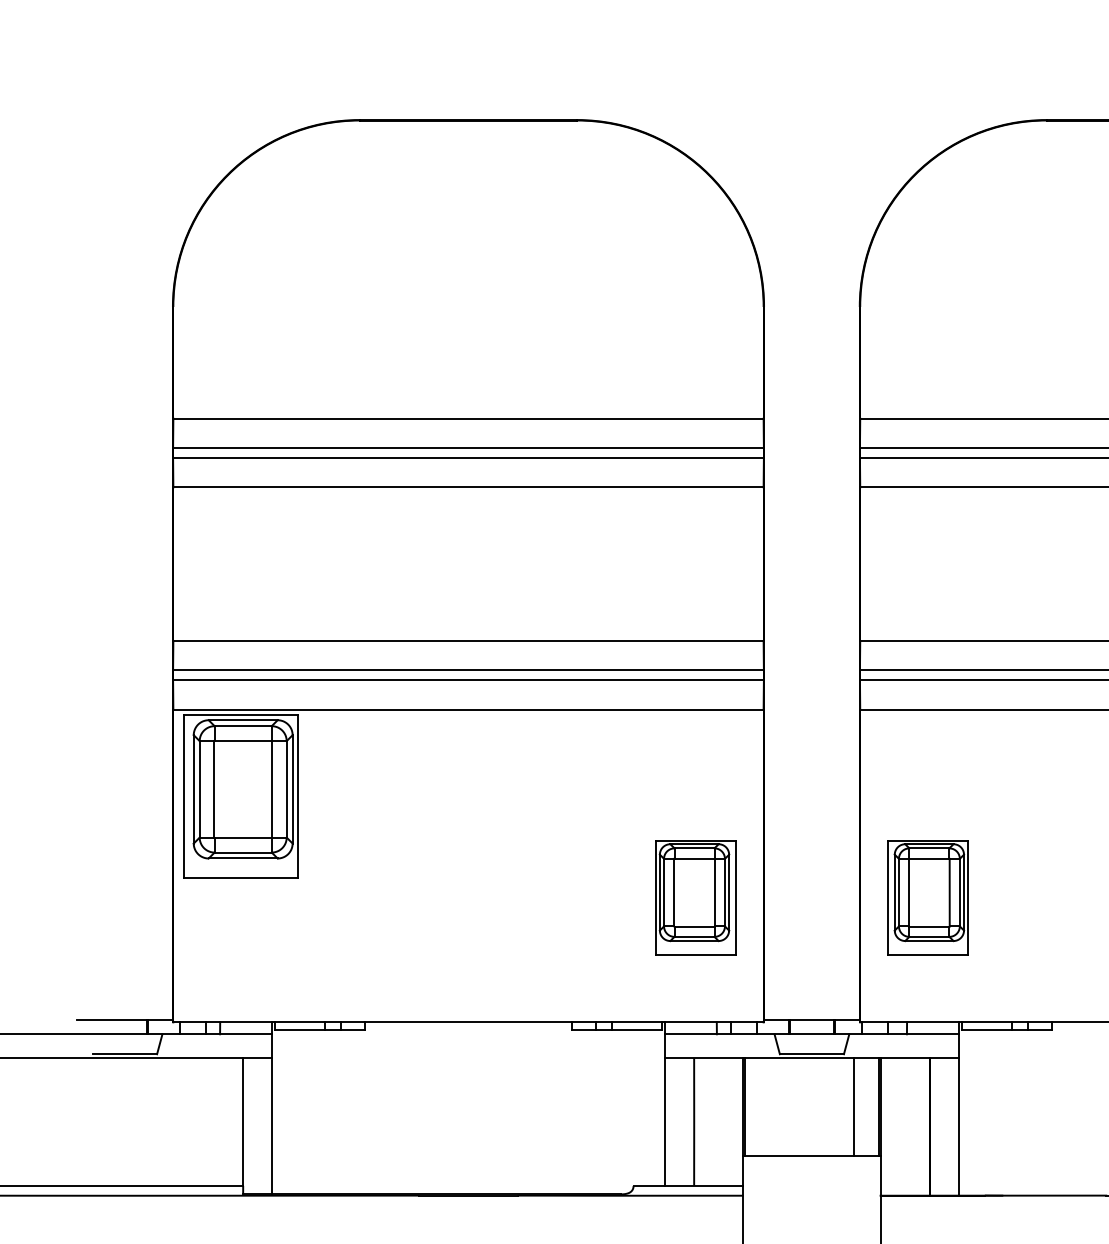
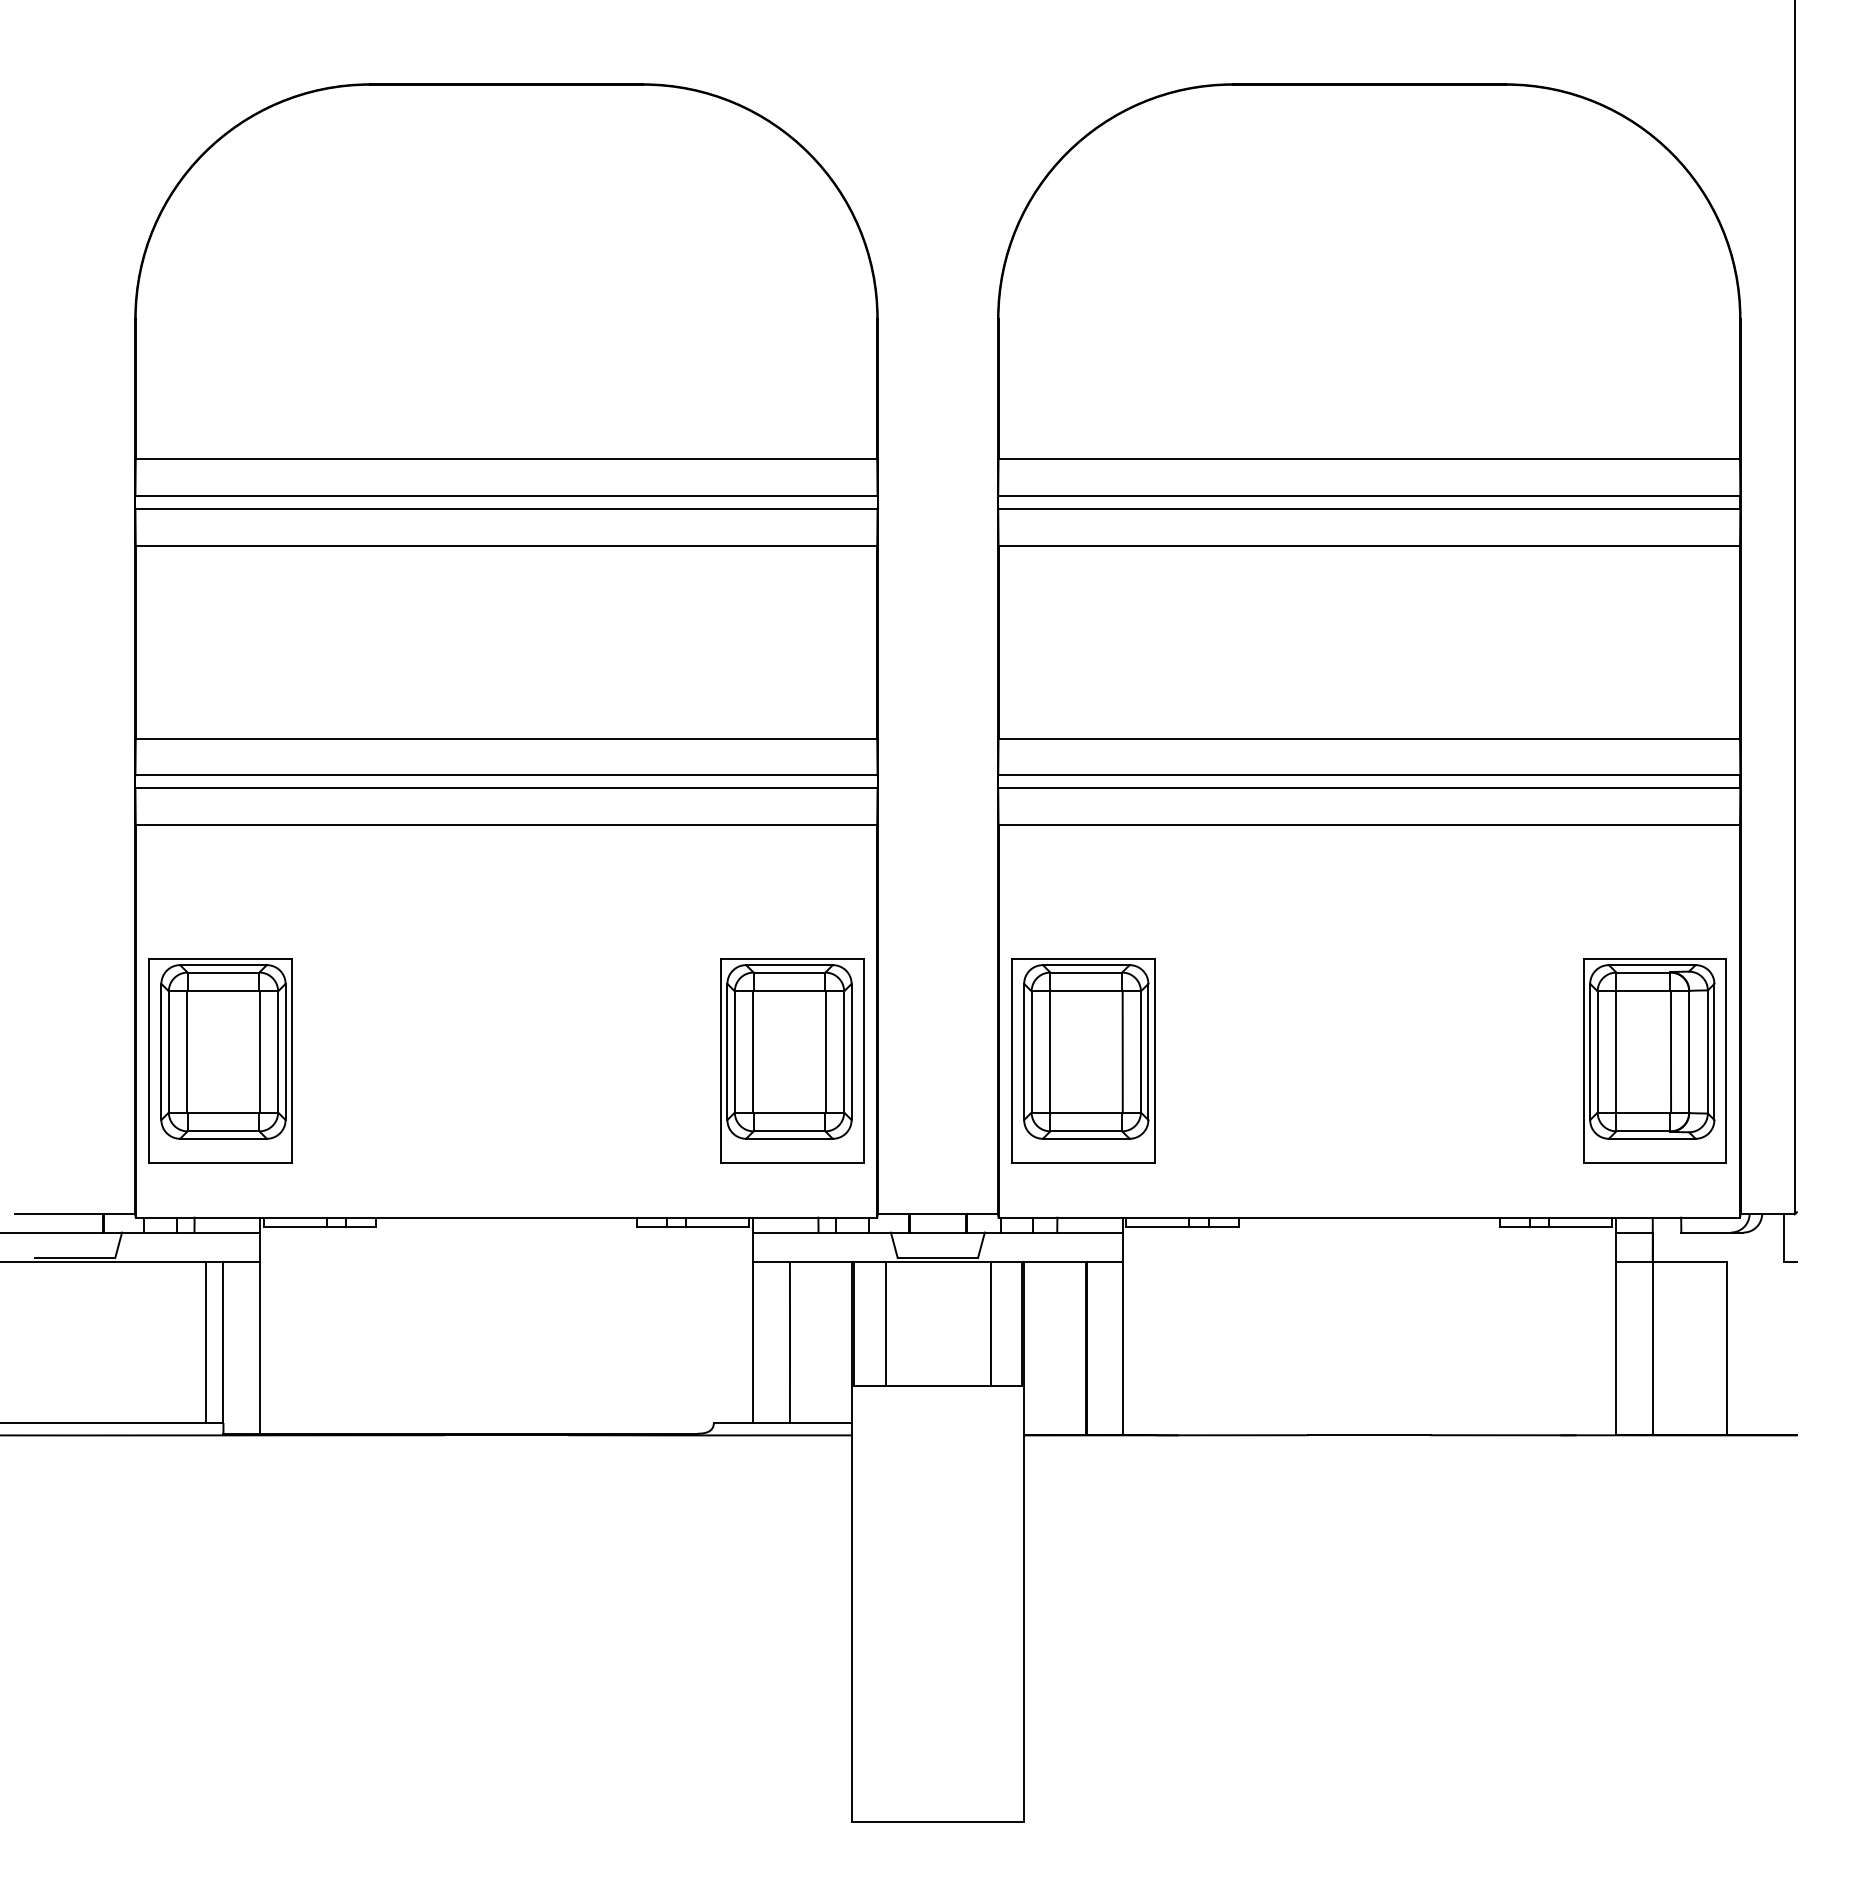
part: (240, 796) -> (220, 1060), moved
part: (696, 897) -> (792, 1060), size x1.43
part: (927, 897) -> (1083, 1060), size x1.43
line: (770, 1106) -> (885, 1323), added
line: (228, 1121) -> (205, 1342), added

